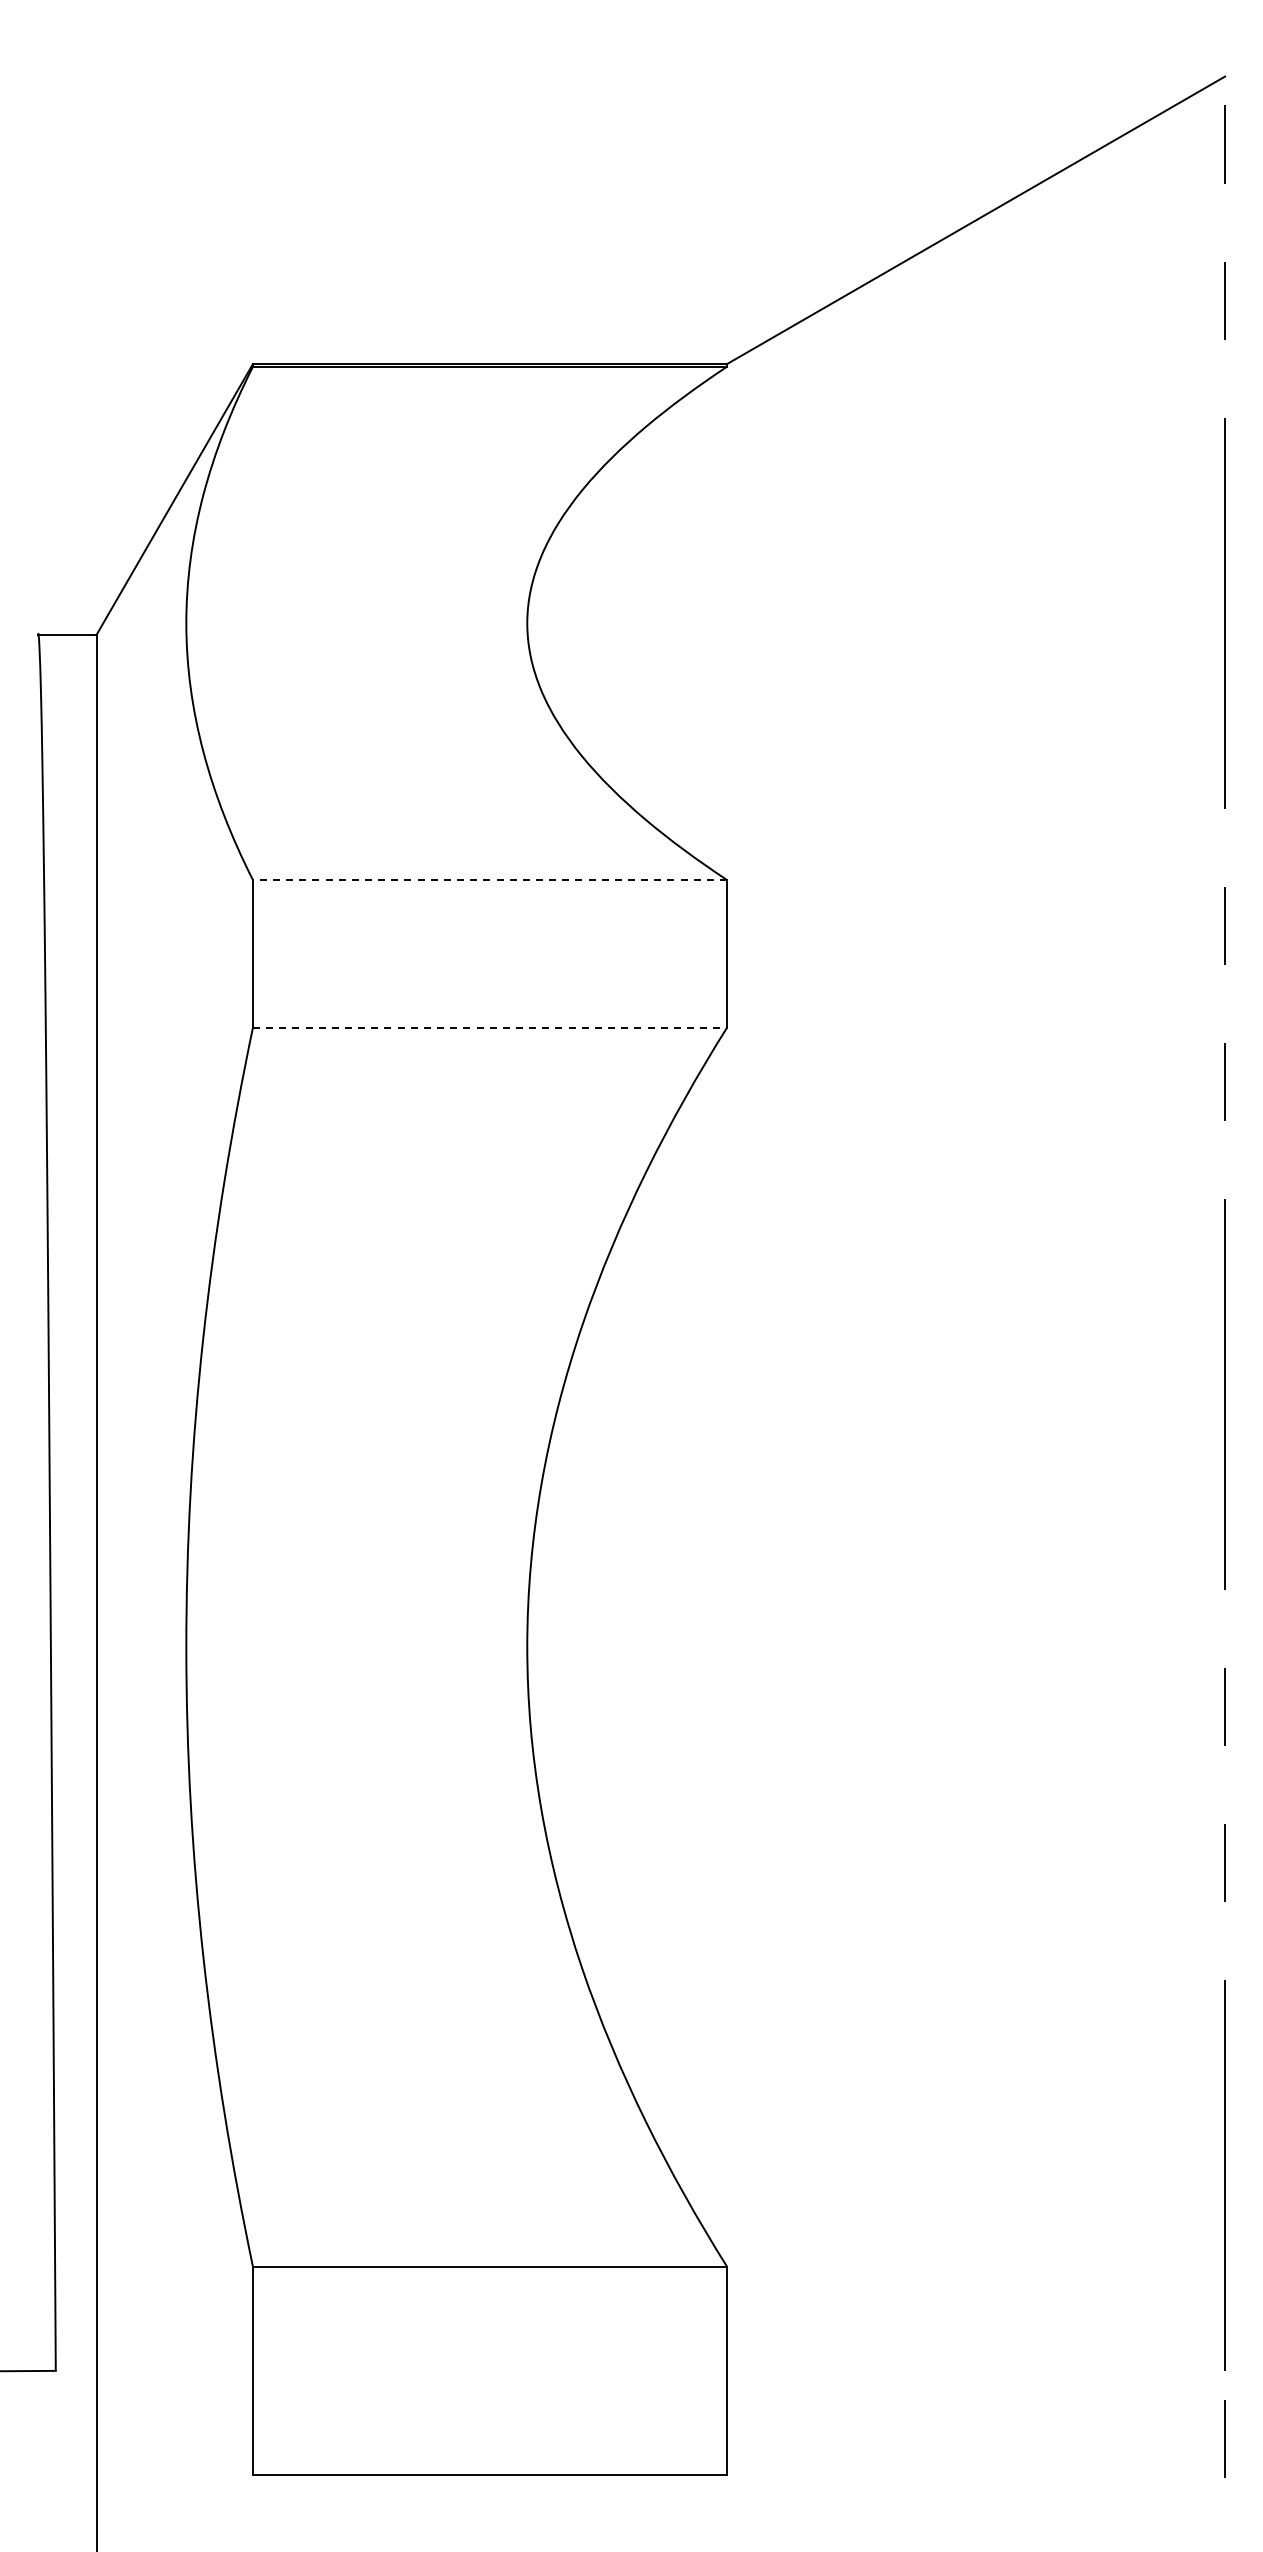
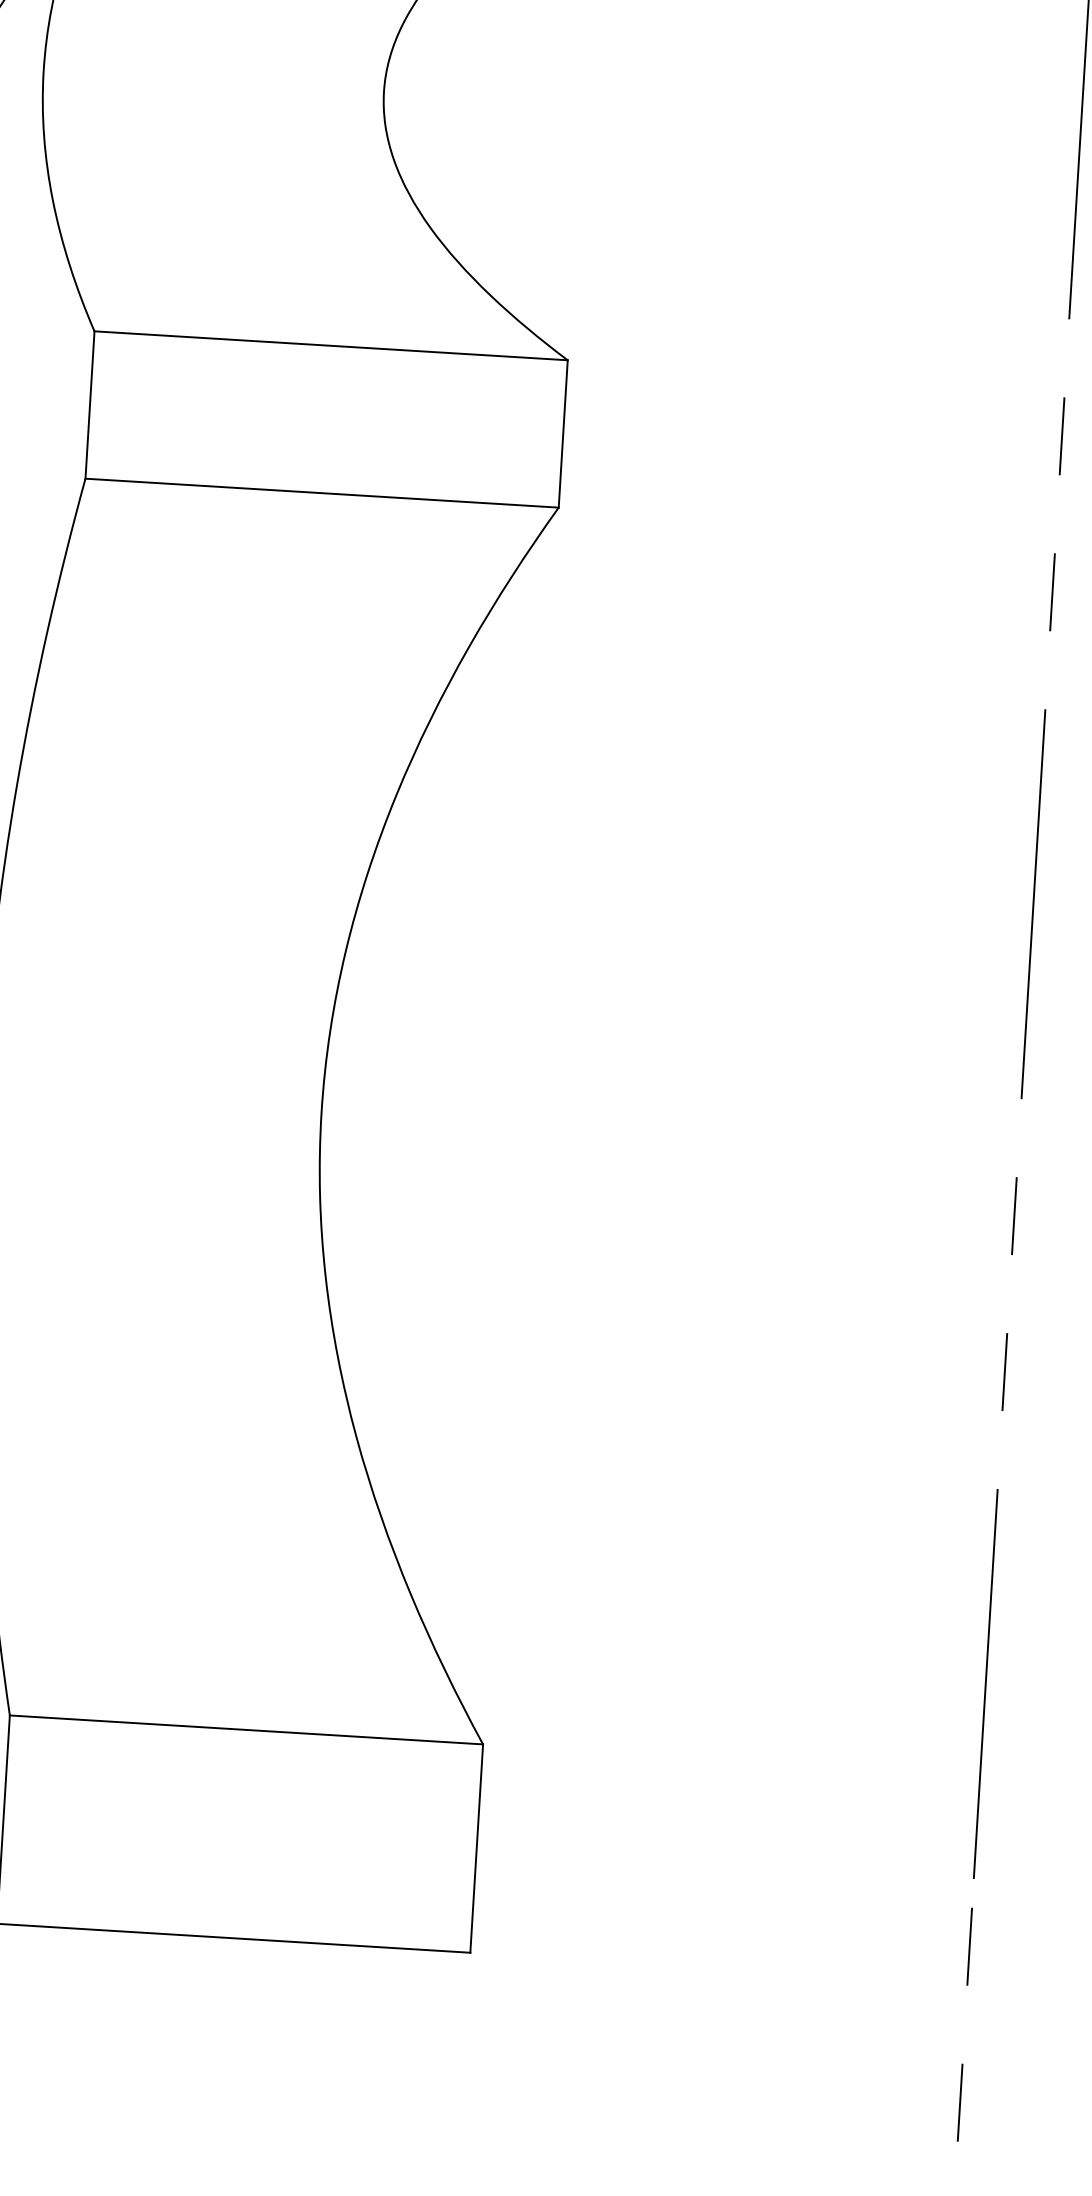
line: (489, 880) -> (330, 346), dashed -> solid
line: (490, 1027) -> (322, 493), dashed -> solid

